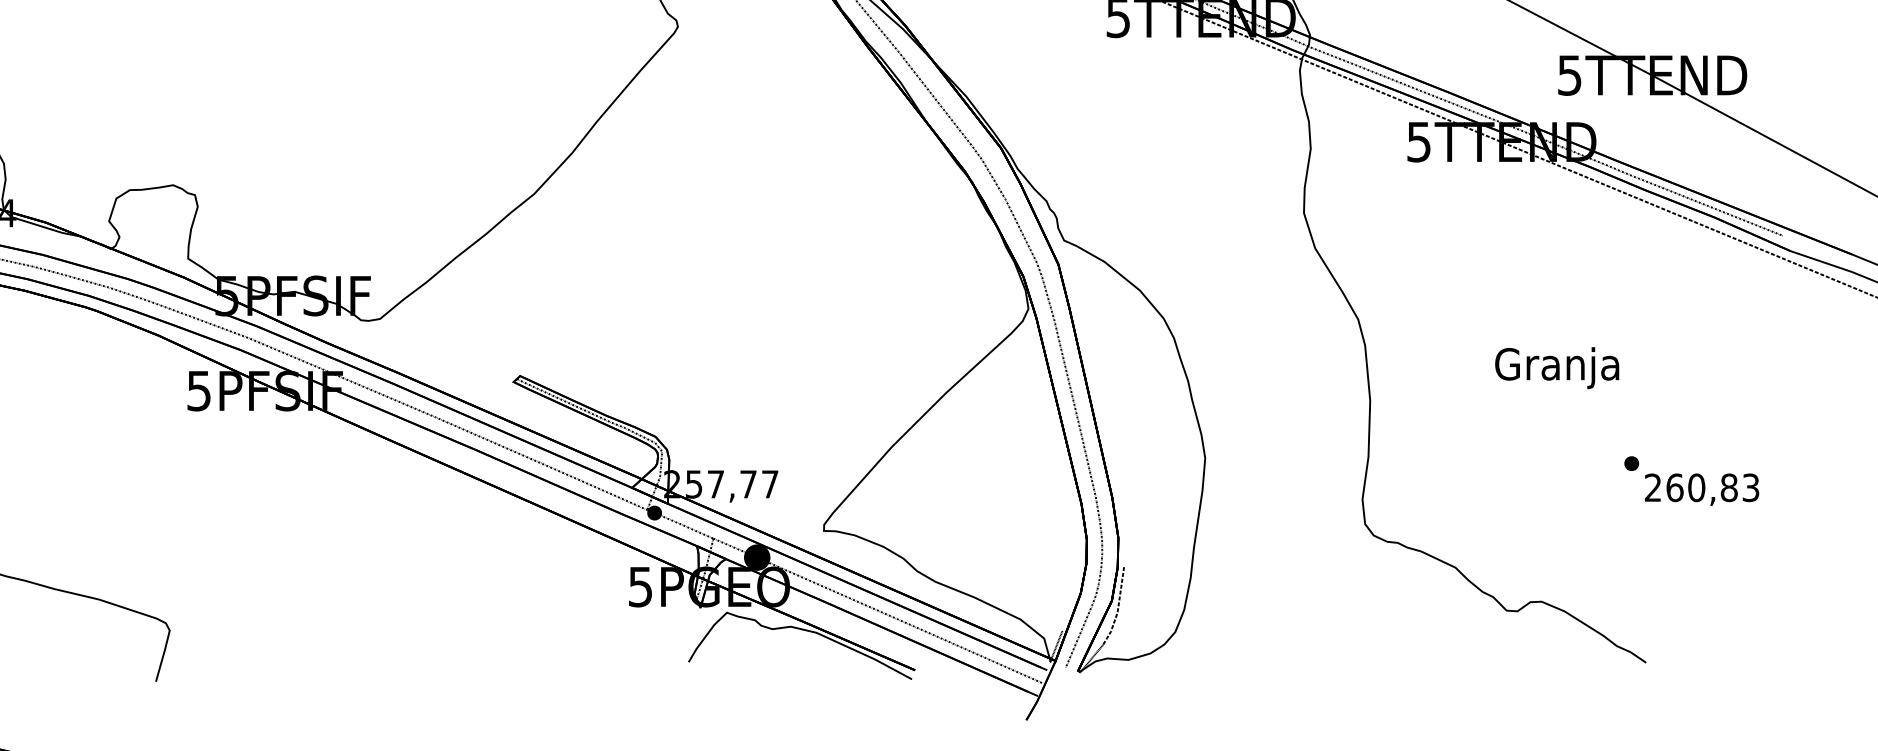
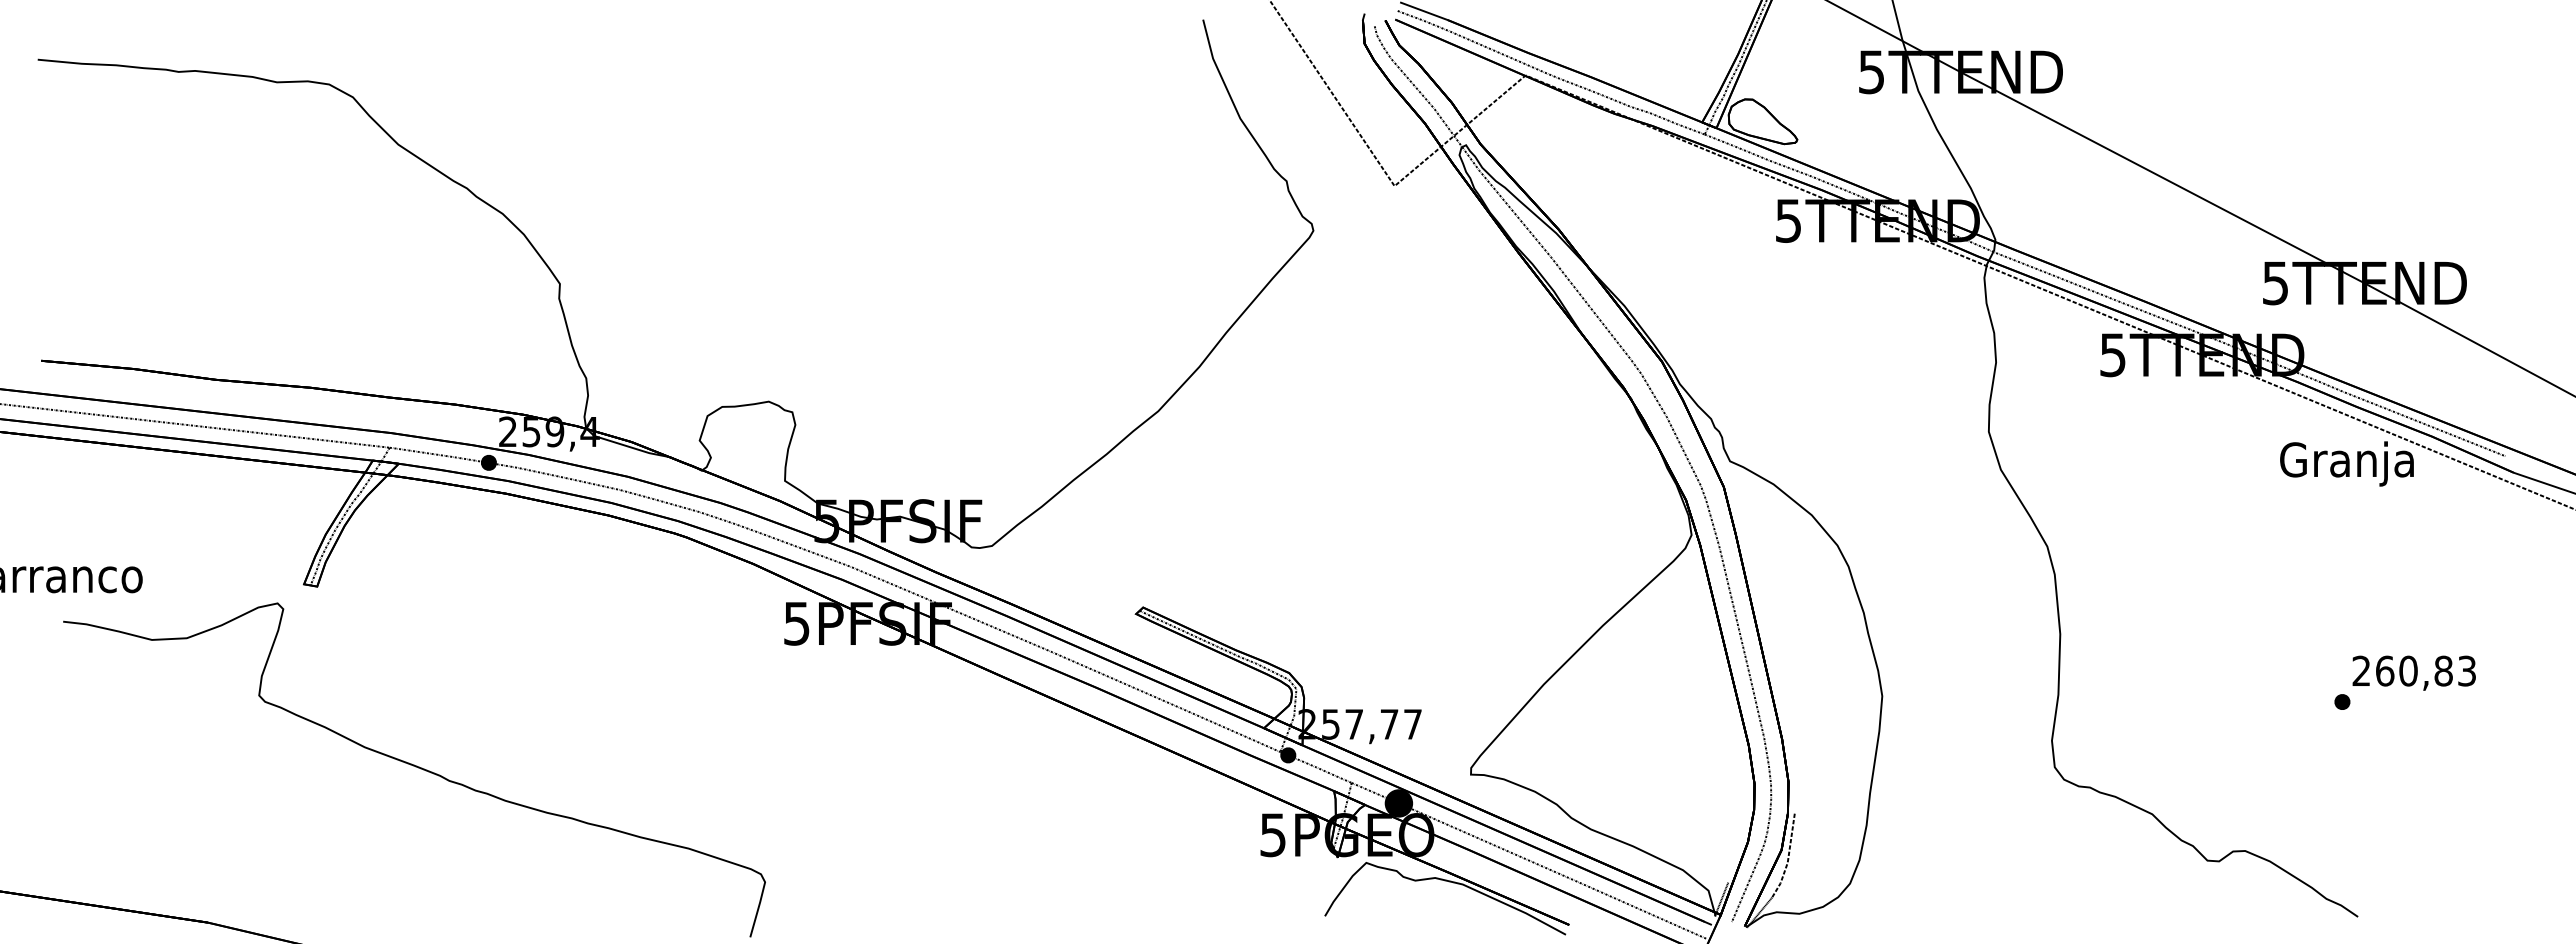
text: (1556, 367) -> (2346, 463), moved
text: (1701, 489) -> (2413, 672), moved

